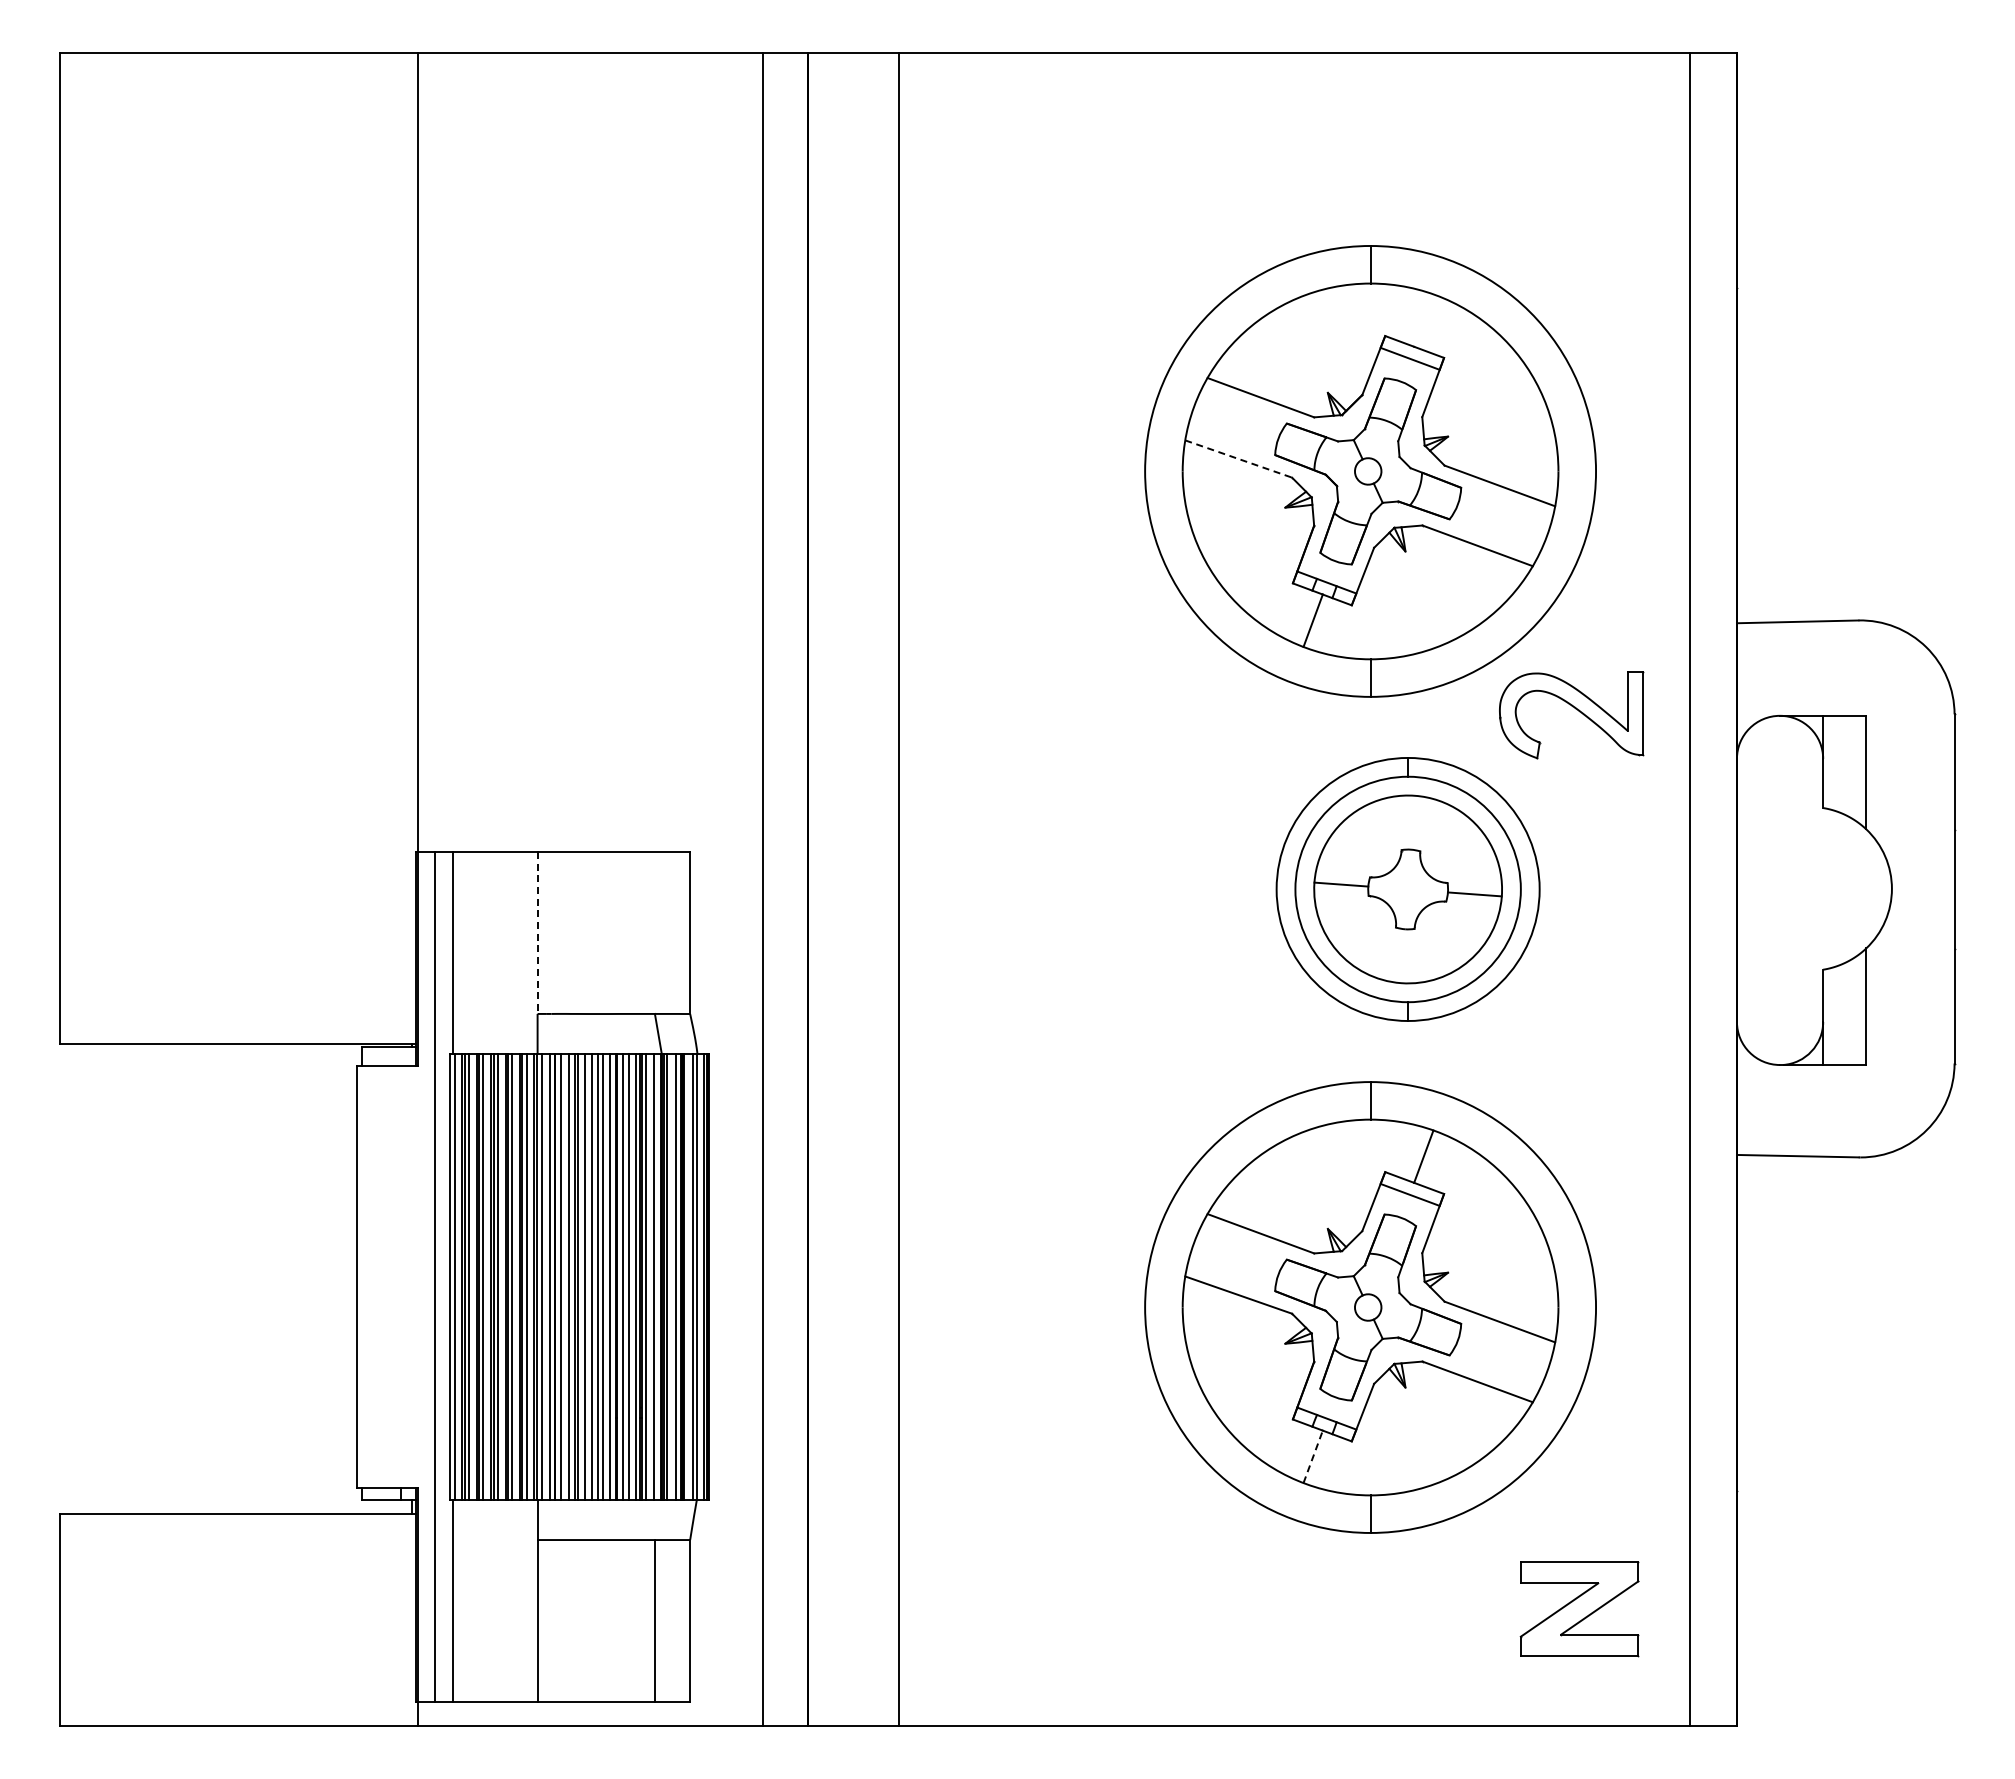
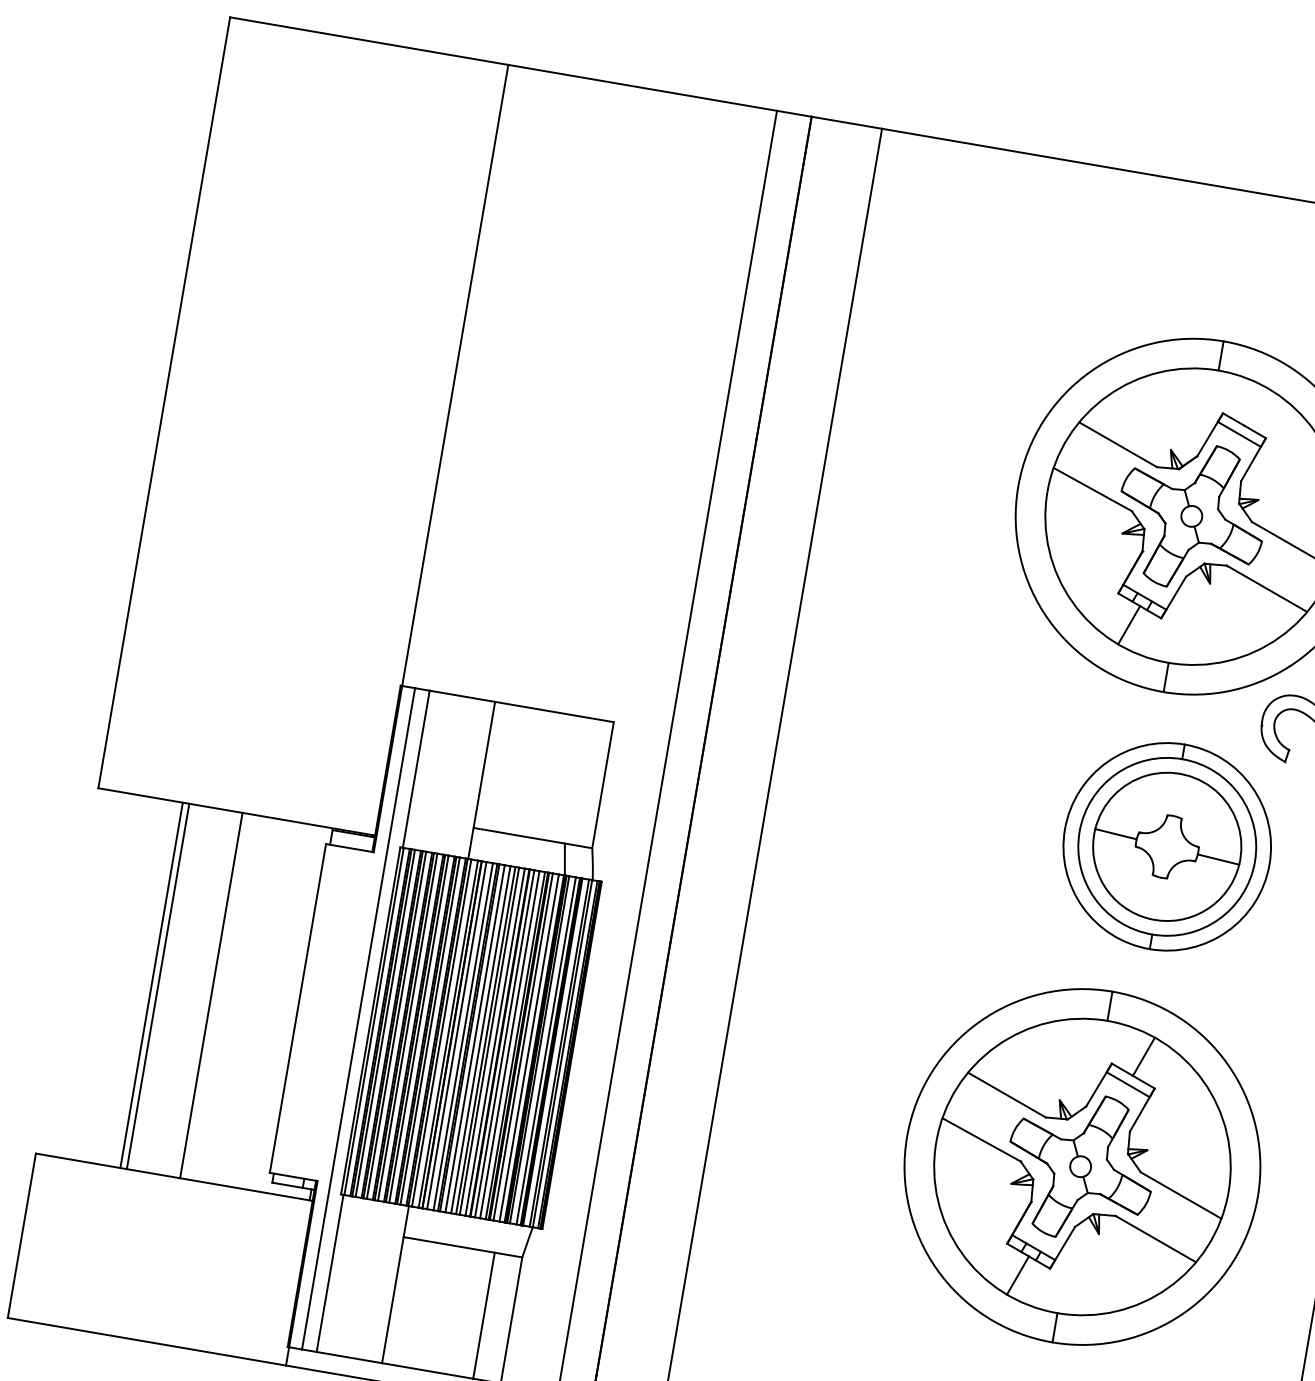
line: (1238, 459) -> (1092, 489), dashed -> solid
line: (537, 933) -> (484, 765), dashed -> solid
line: (169, 1279) -> (151, 985), added
line: (177, 1279) -> (158, 986), added
line: (245, 1279) -> (211, 995), added
line: (1313, 1456) -> (1018, 1275), dashed -> solid

